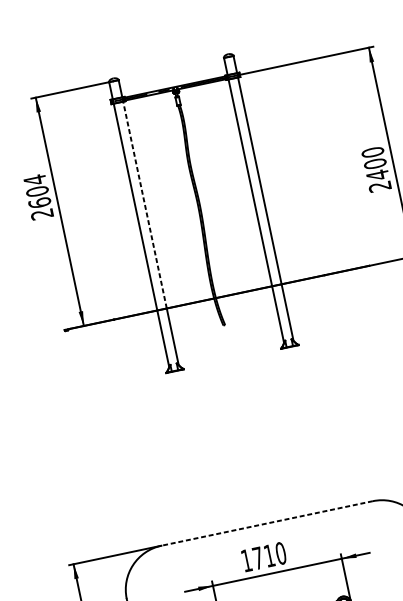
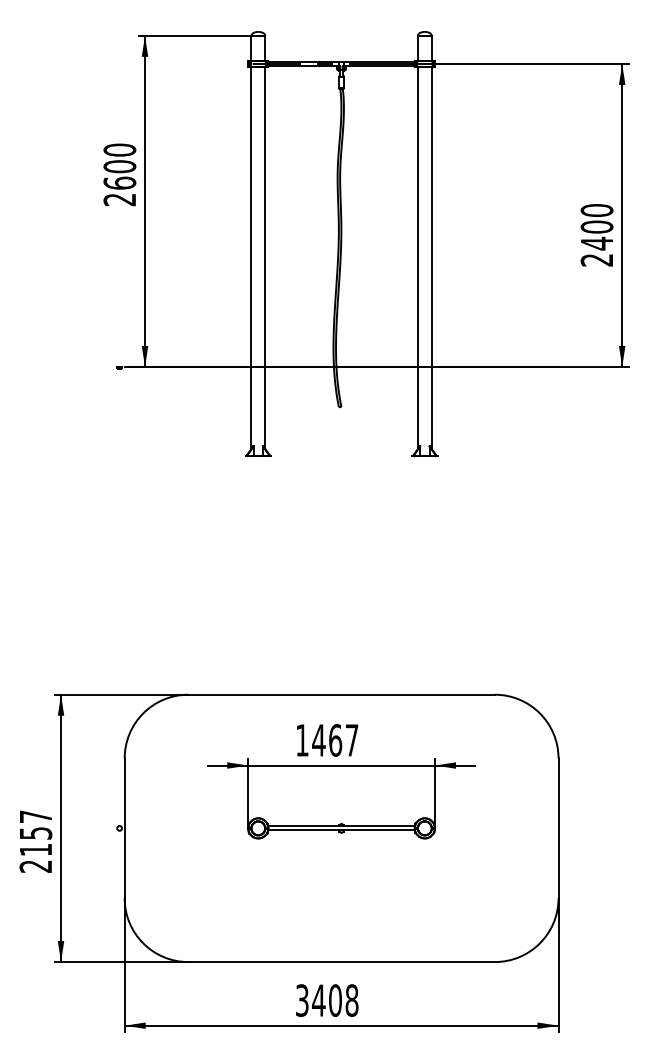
text: (34, 180) -> (119, 150), 2604 -> 2600
line: (145, 204) -> (265, 216), dashed -> solid
line: (267, 523) -> (341, 694), dashed -> solid
text: (269, 555) -> (335, 740), 1710 -> 1467

